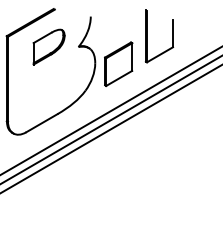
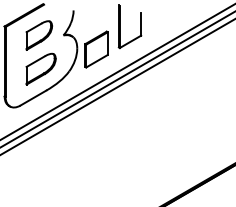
part: (50, 87) -> (40, 68), added

